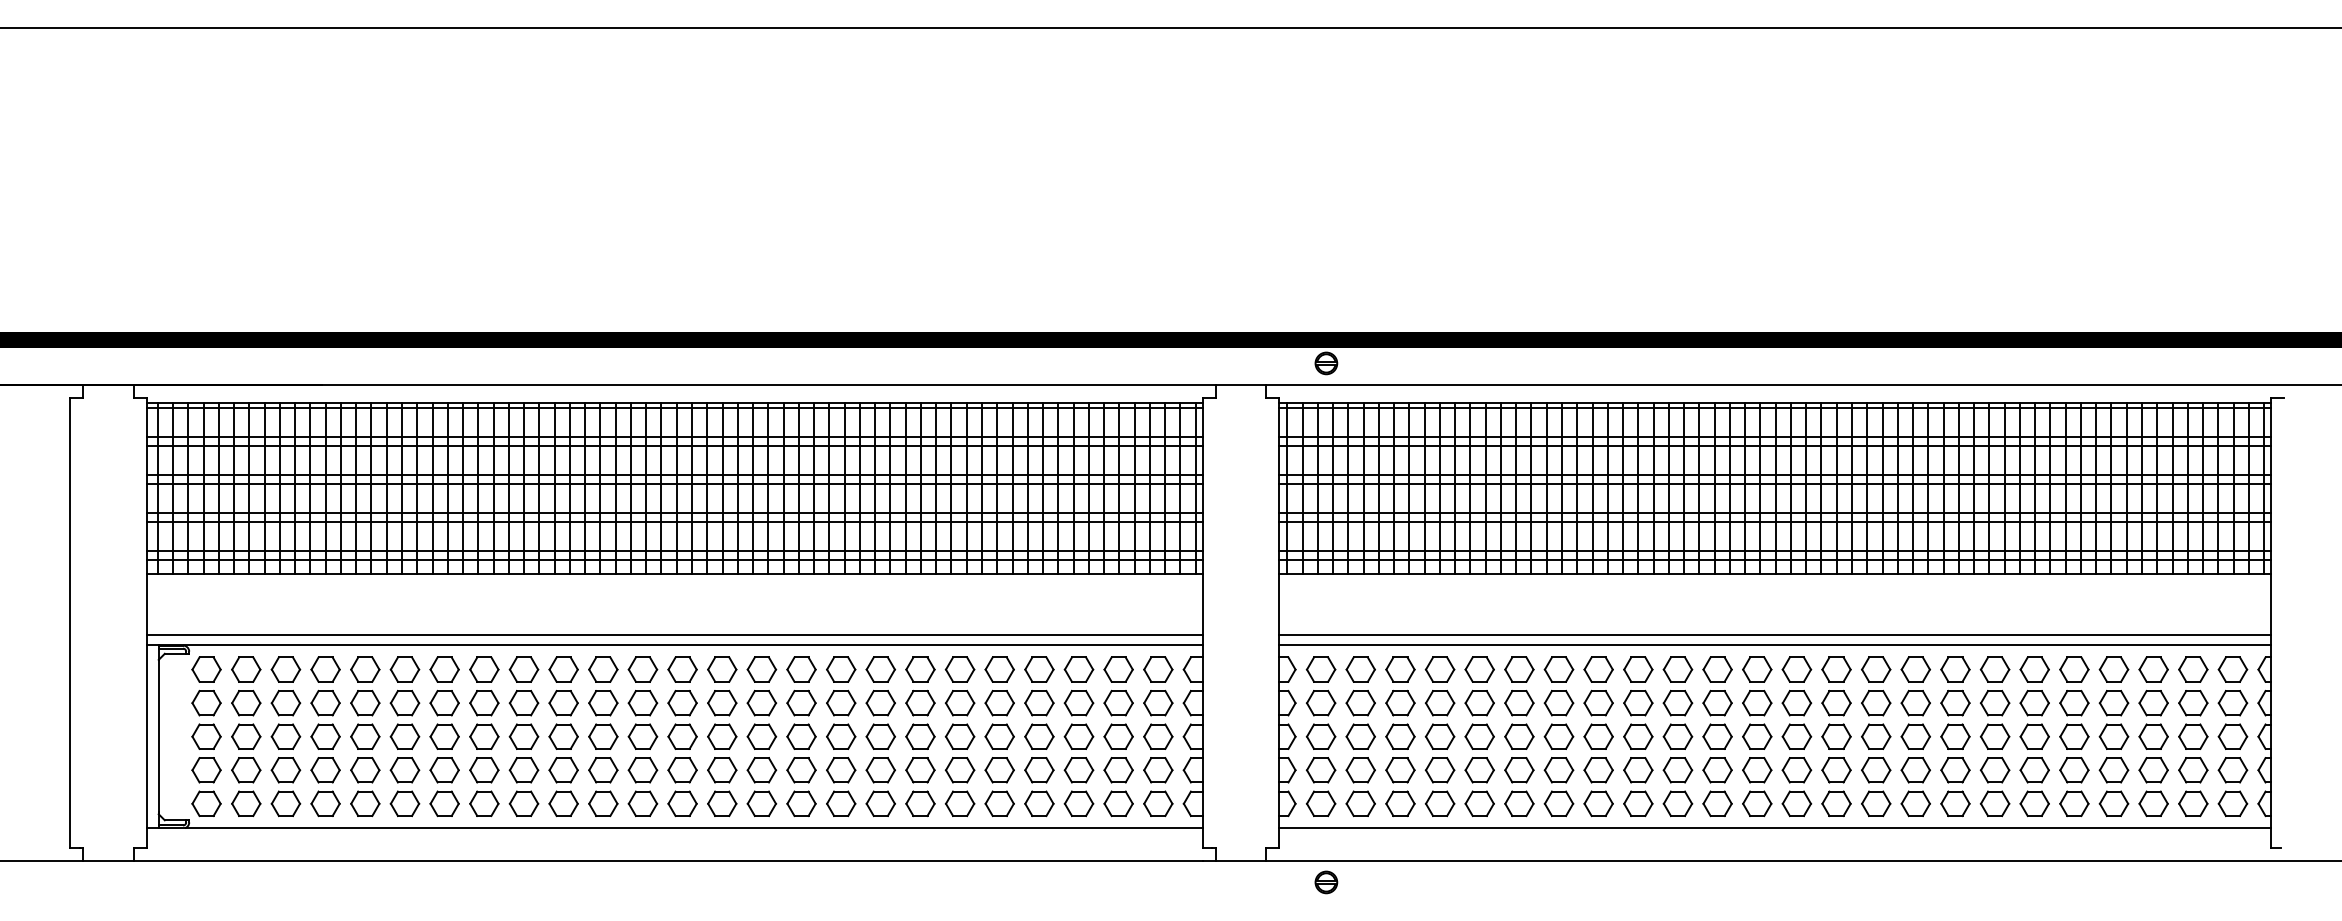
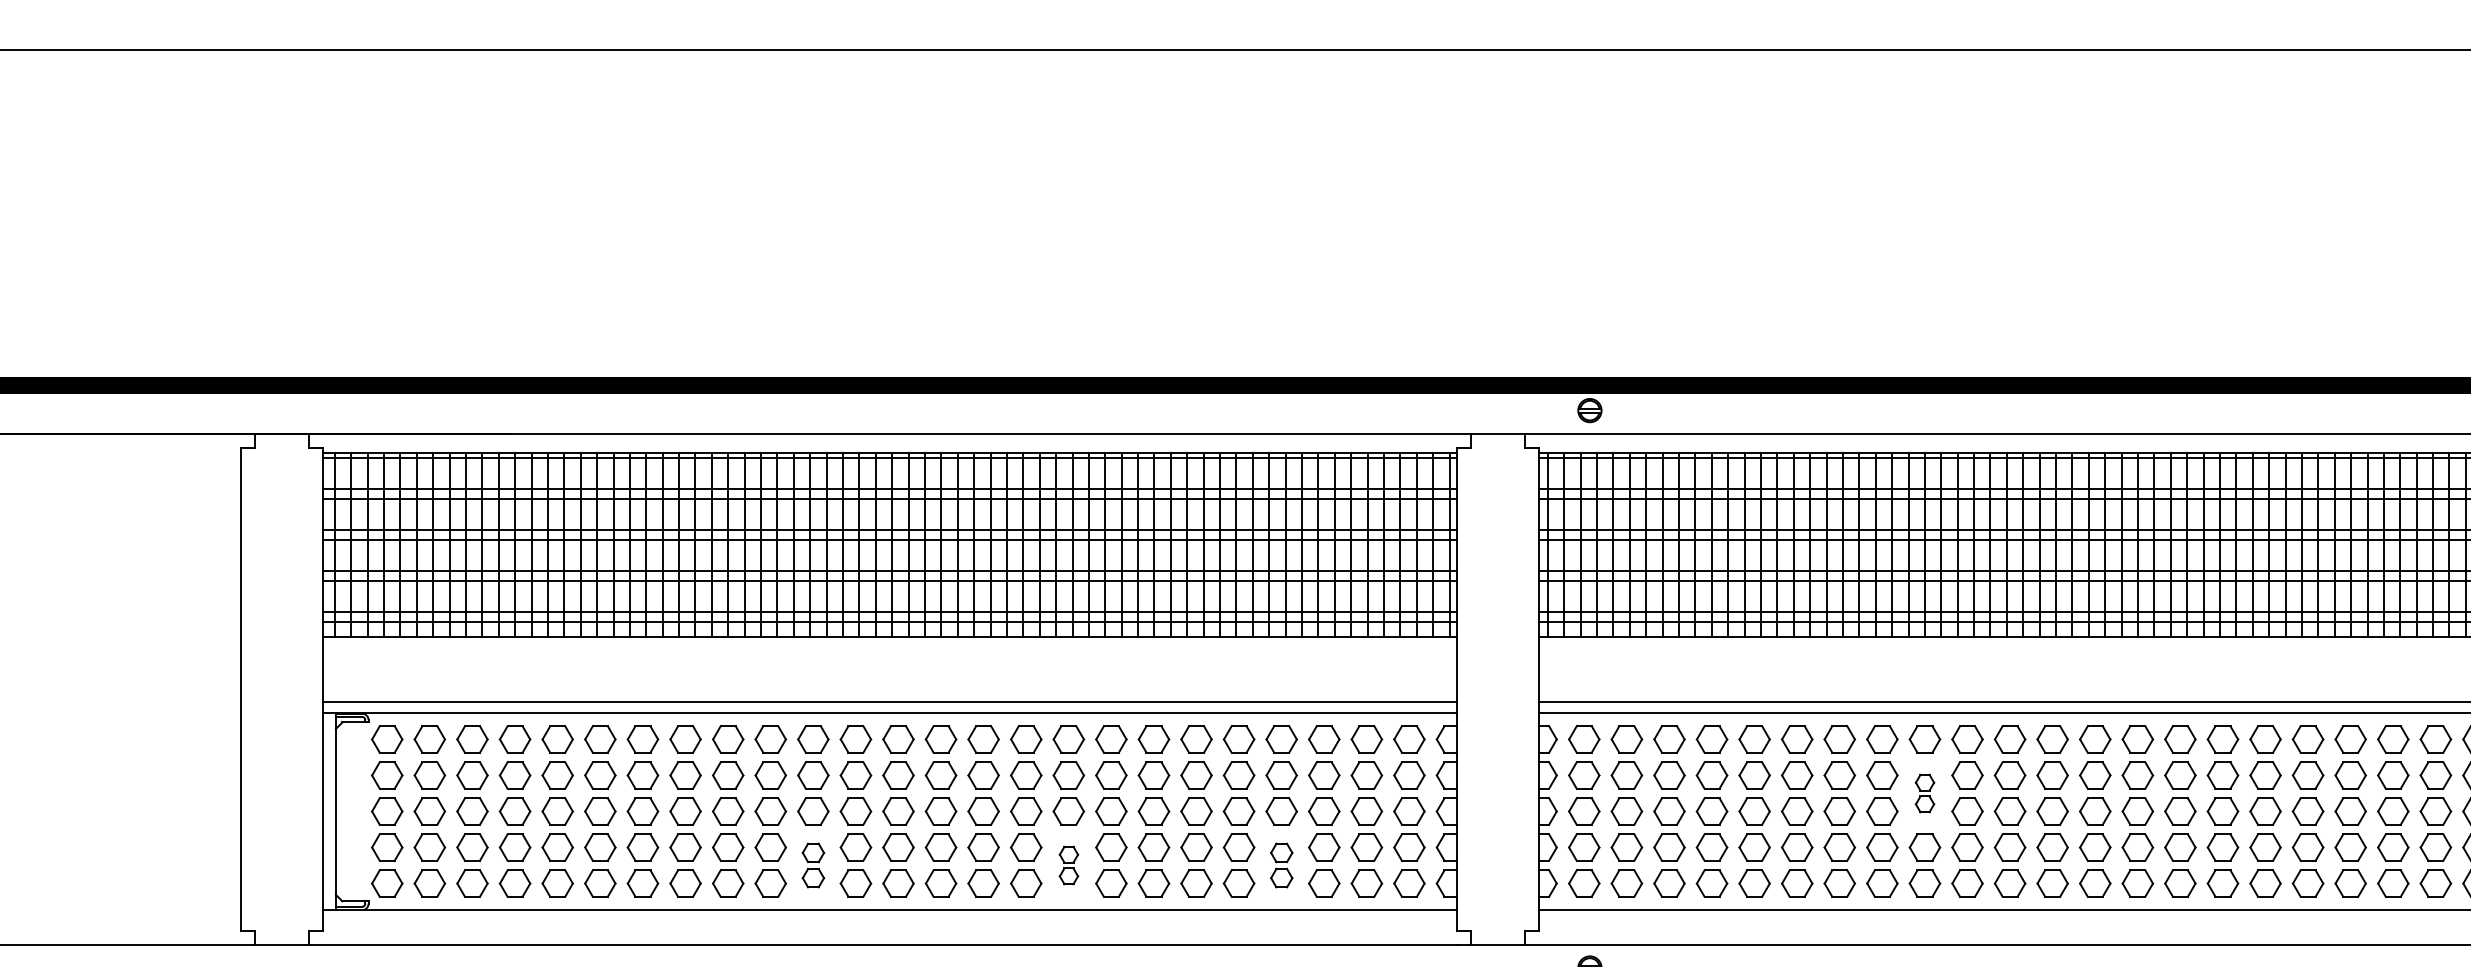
part: (1638, 719) -> (1925, 793), size x0.6
part: (603, 786) -> (813, 864), size x0.7
part: (841, 786) -> (1069, 864), size x0.6
part: (1039, 786) -> (1281, 864), size x0.7

